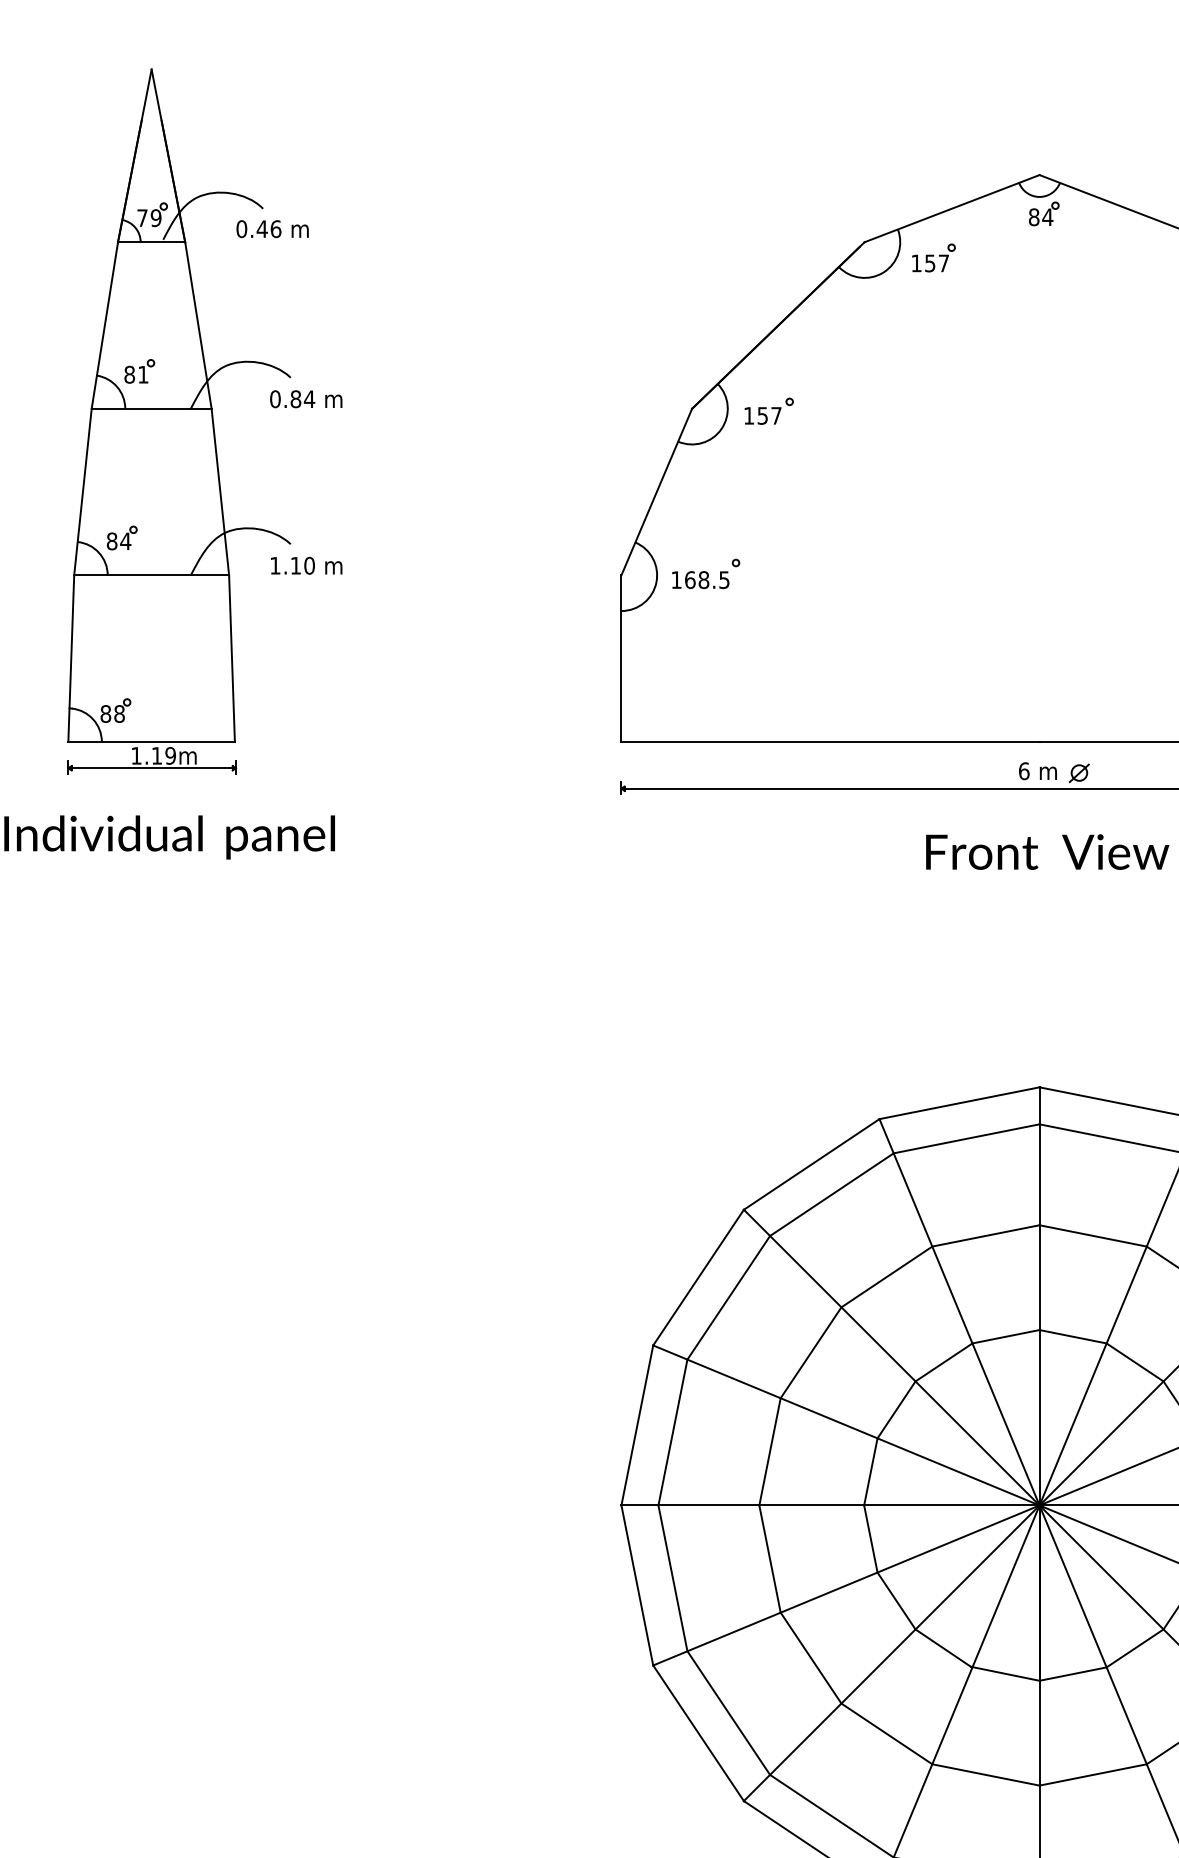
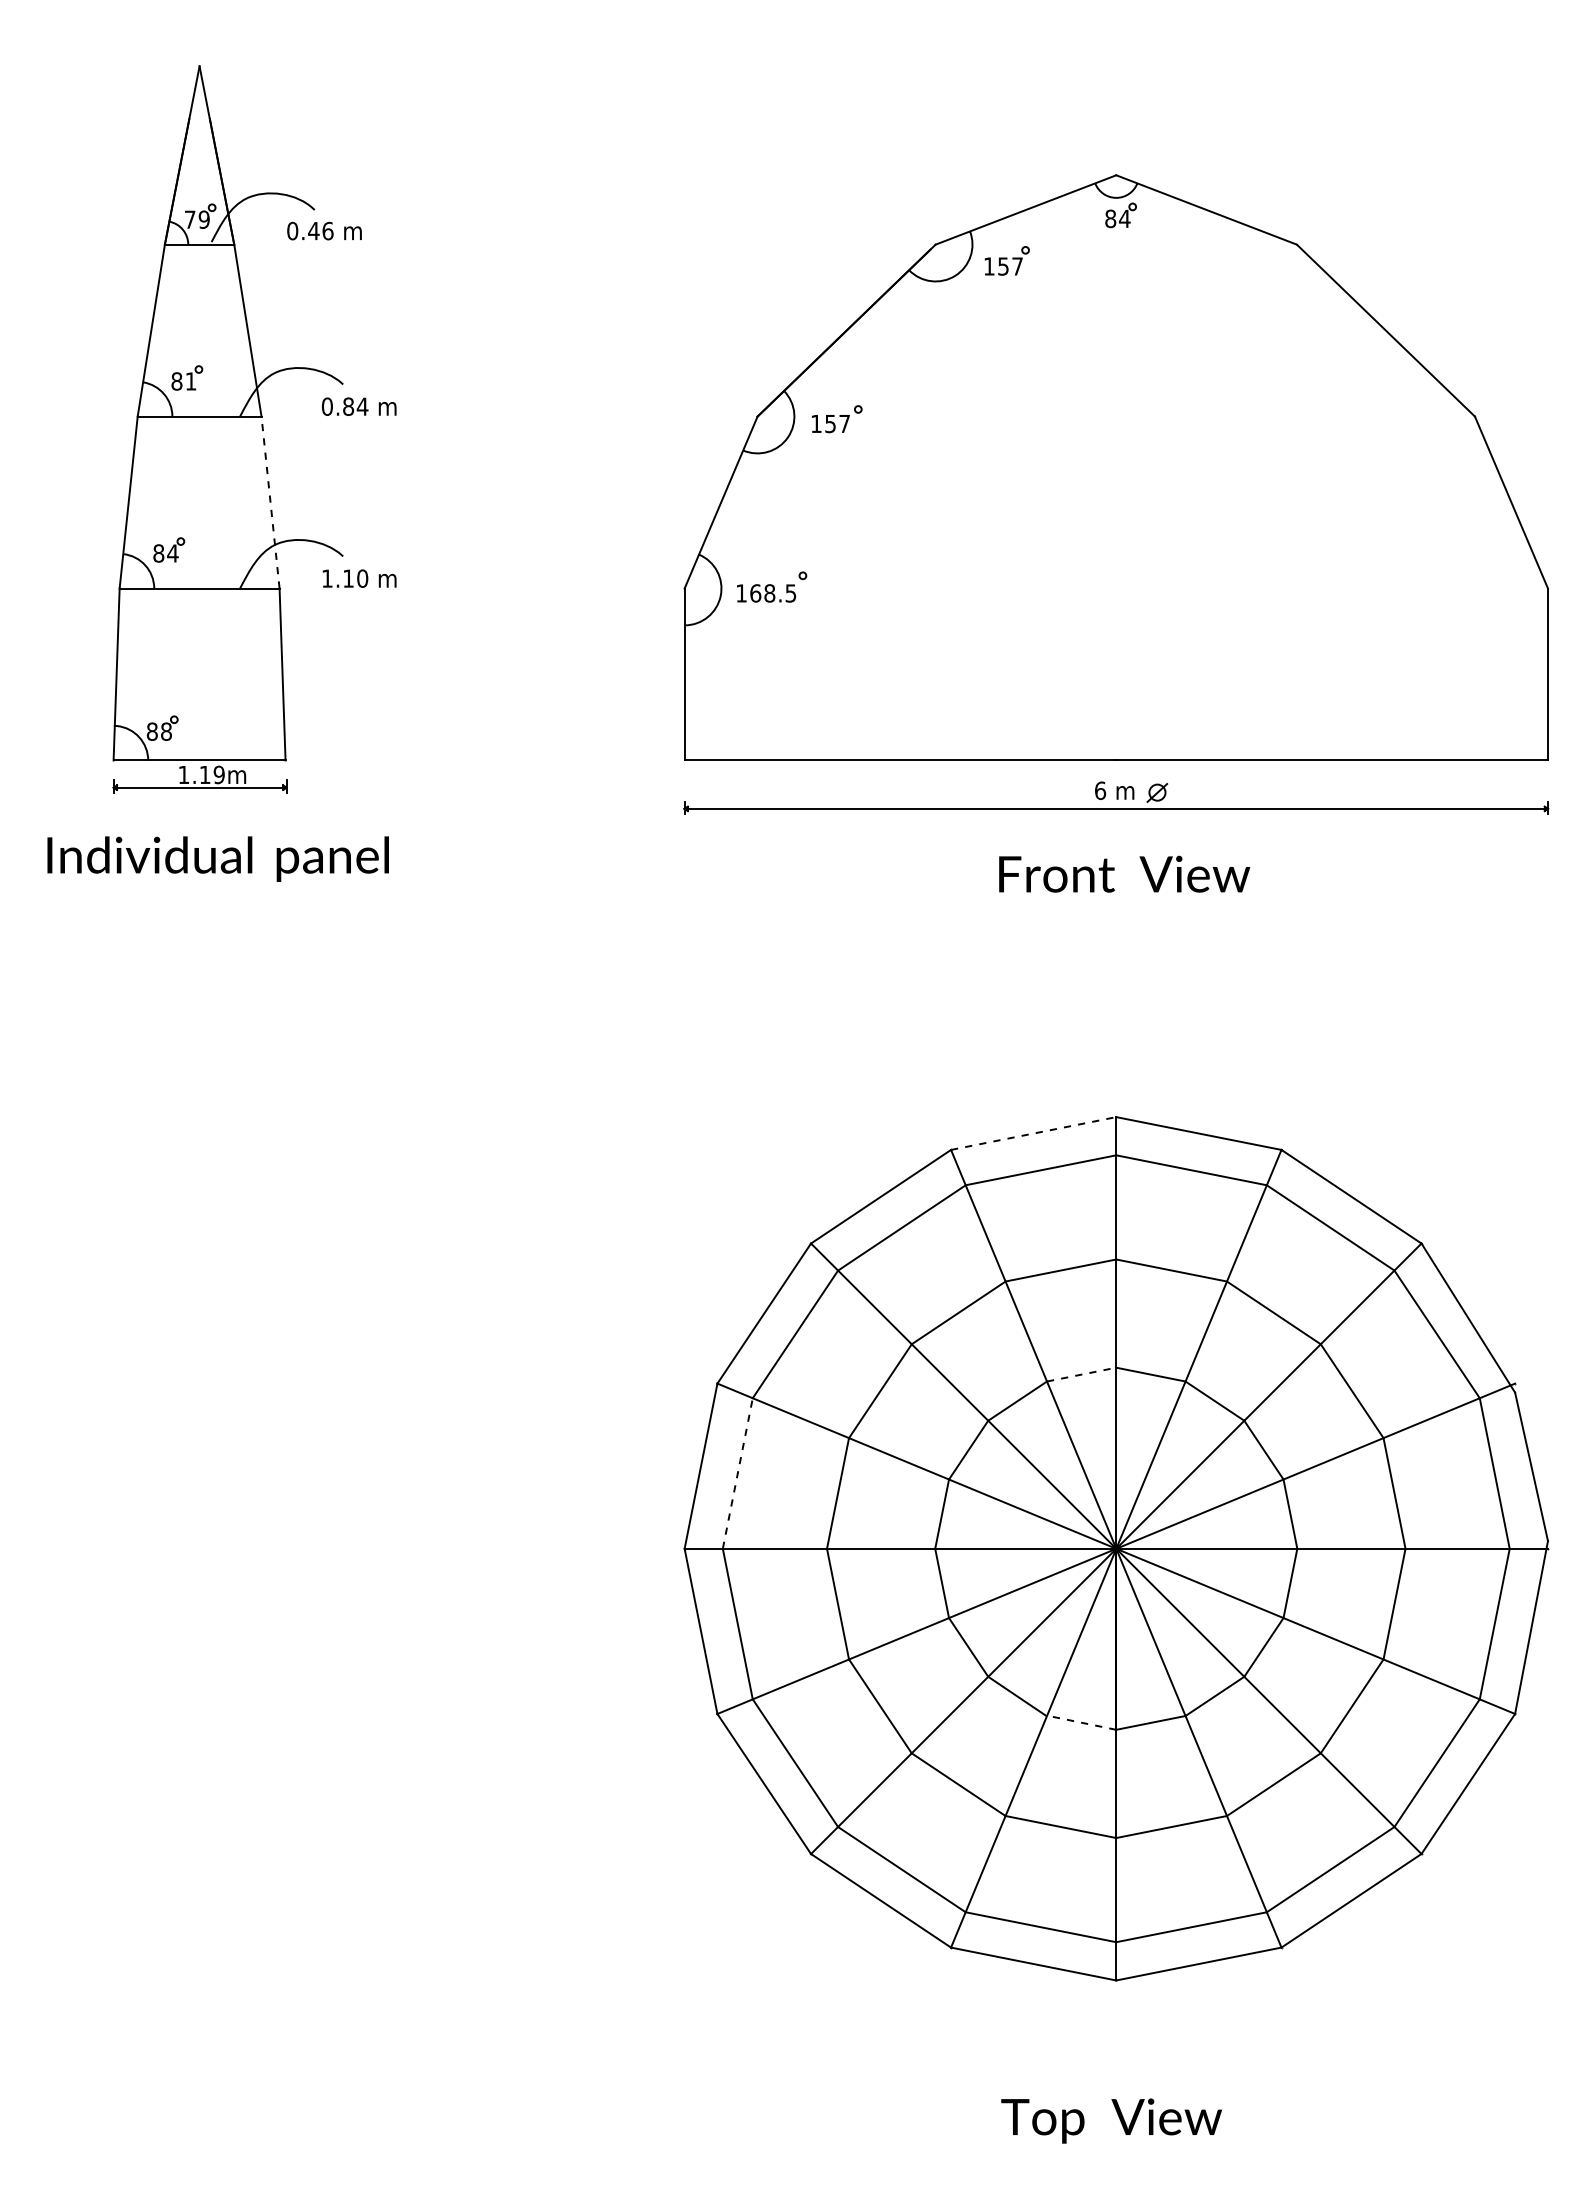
line: (220, 492) -> (270, 502), solid -> dashed
line: (960, 1103) -> (1034, 1133), solid -> dashed
line: (1006, 1336) -> (1082, 1374), solid -> dashed
line: (672, 1432) -> (737, 1473), solid -> dashed
line: (1004, 1673) -> (1080, 1722), solid -> dashed

